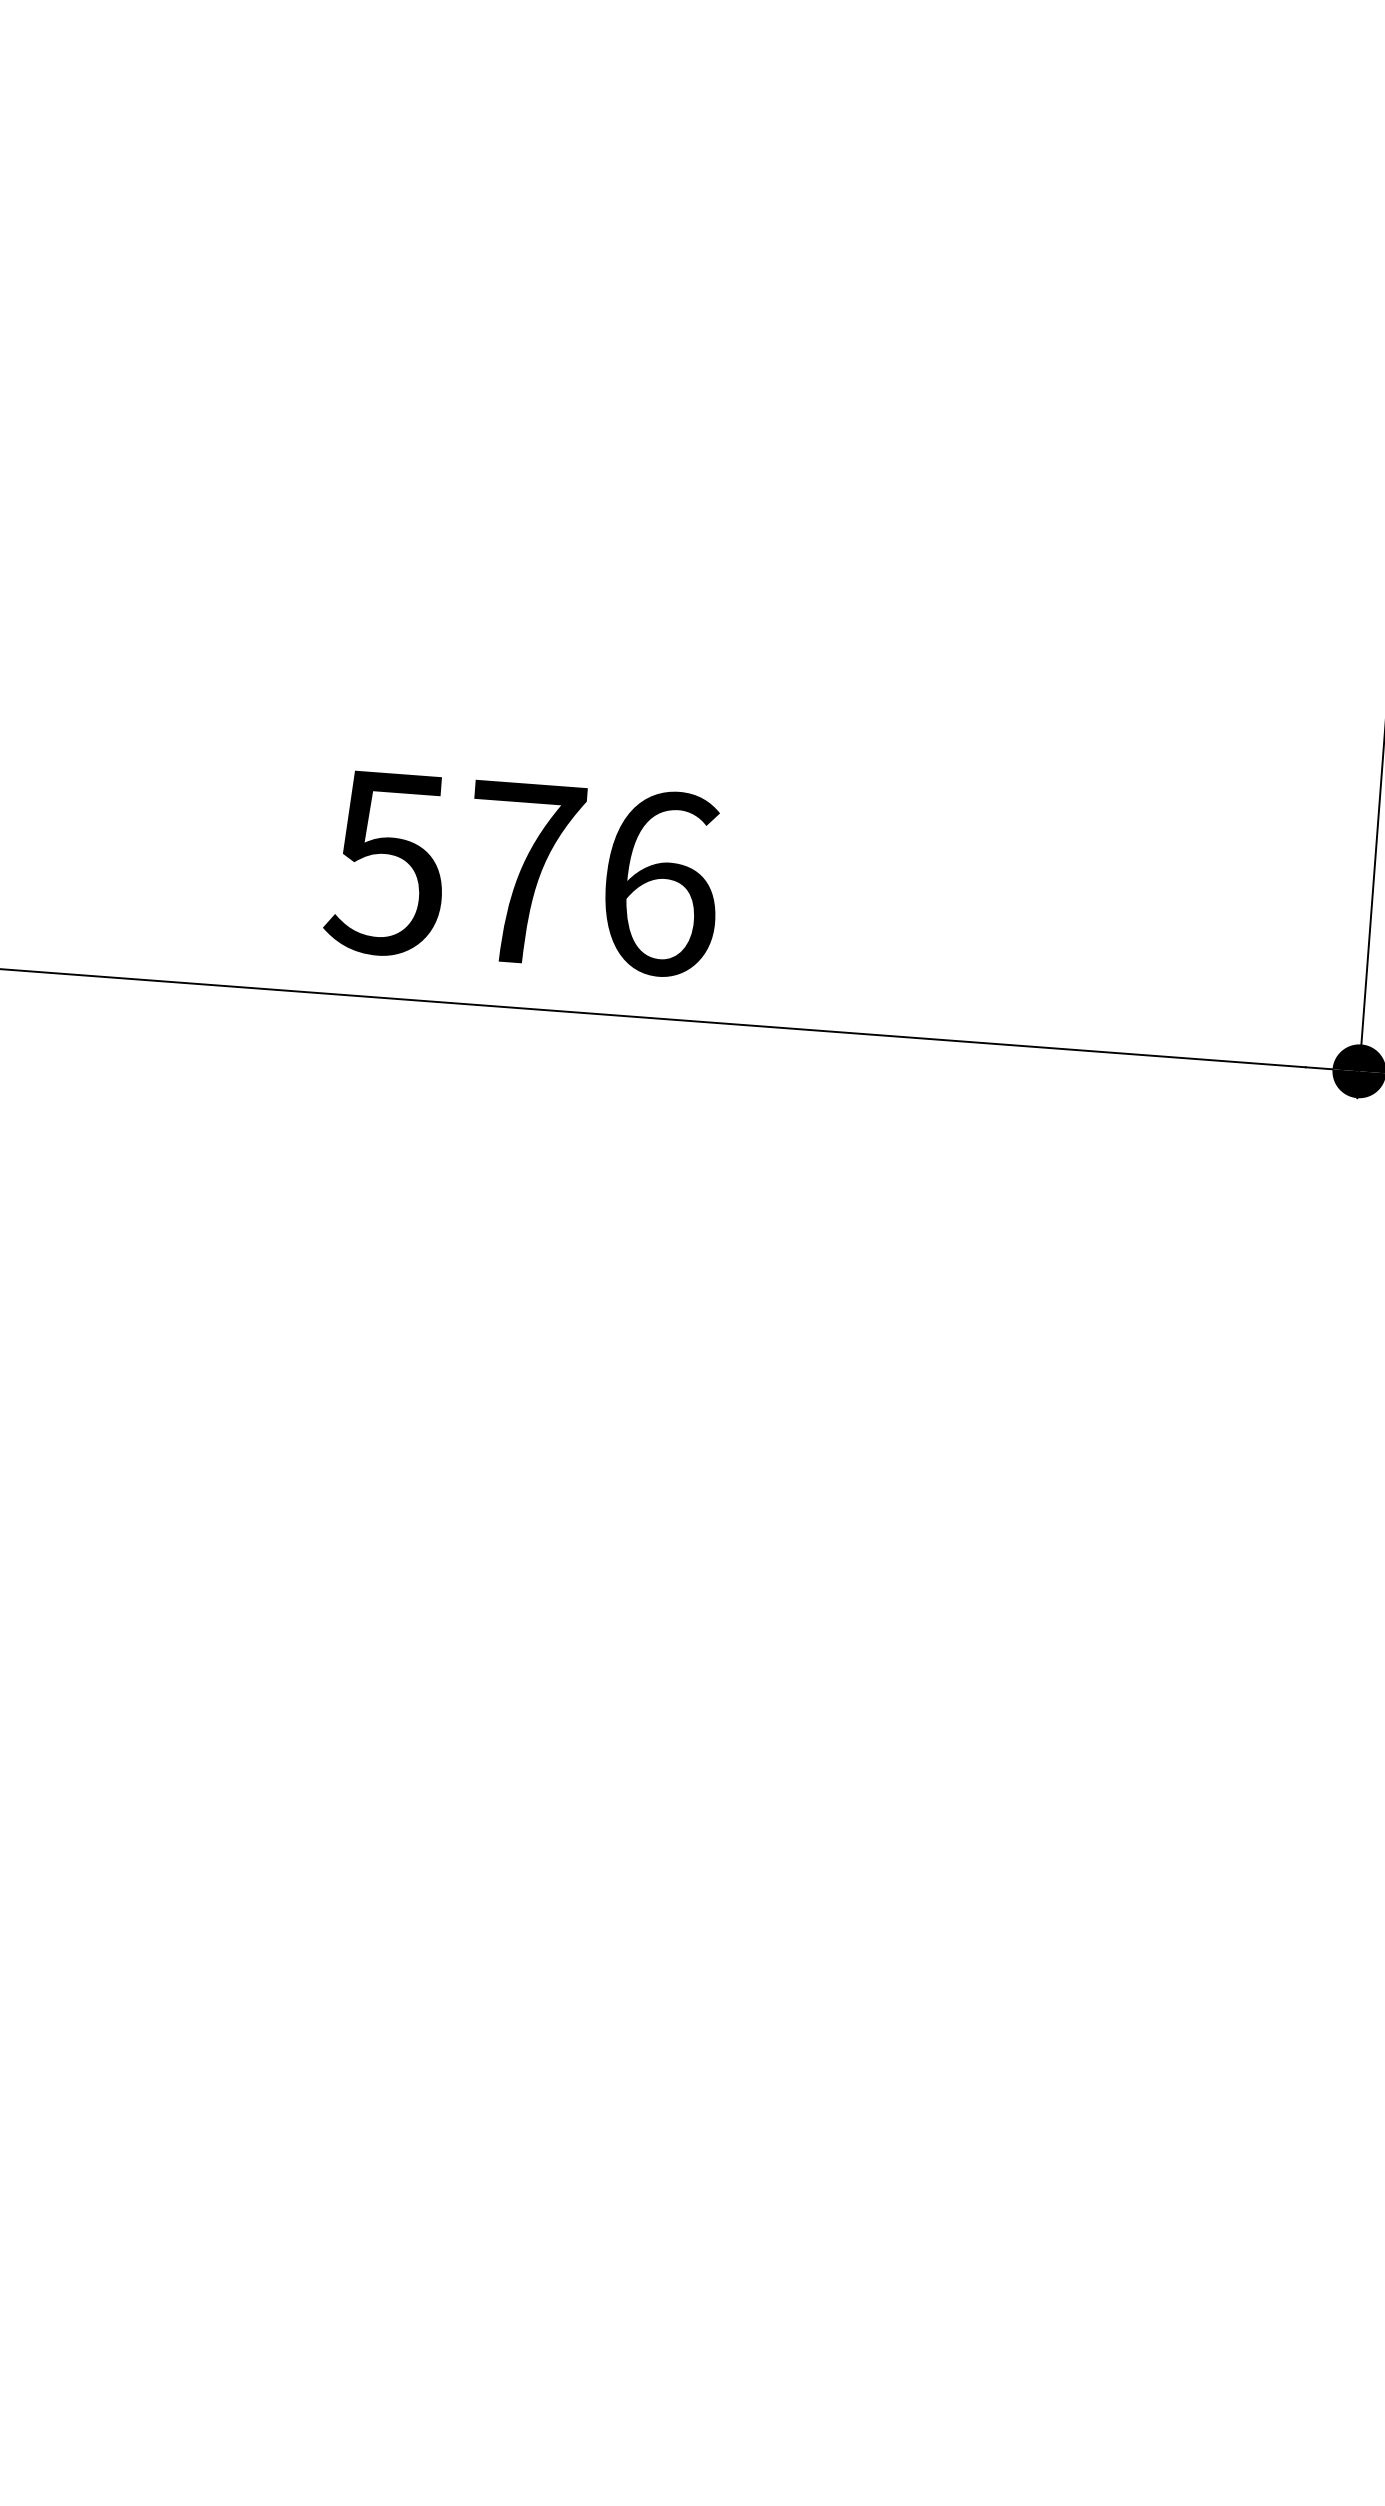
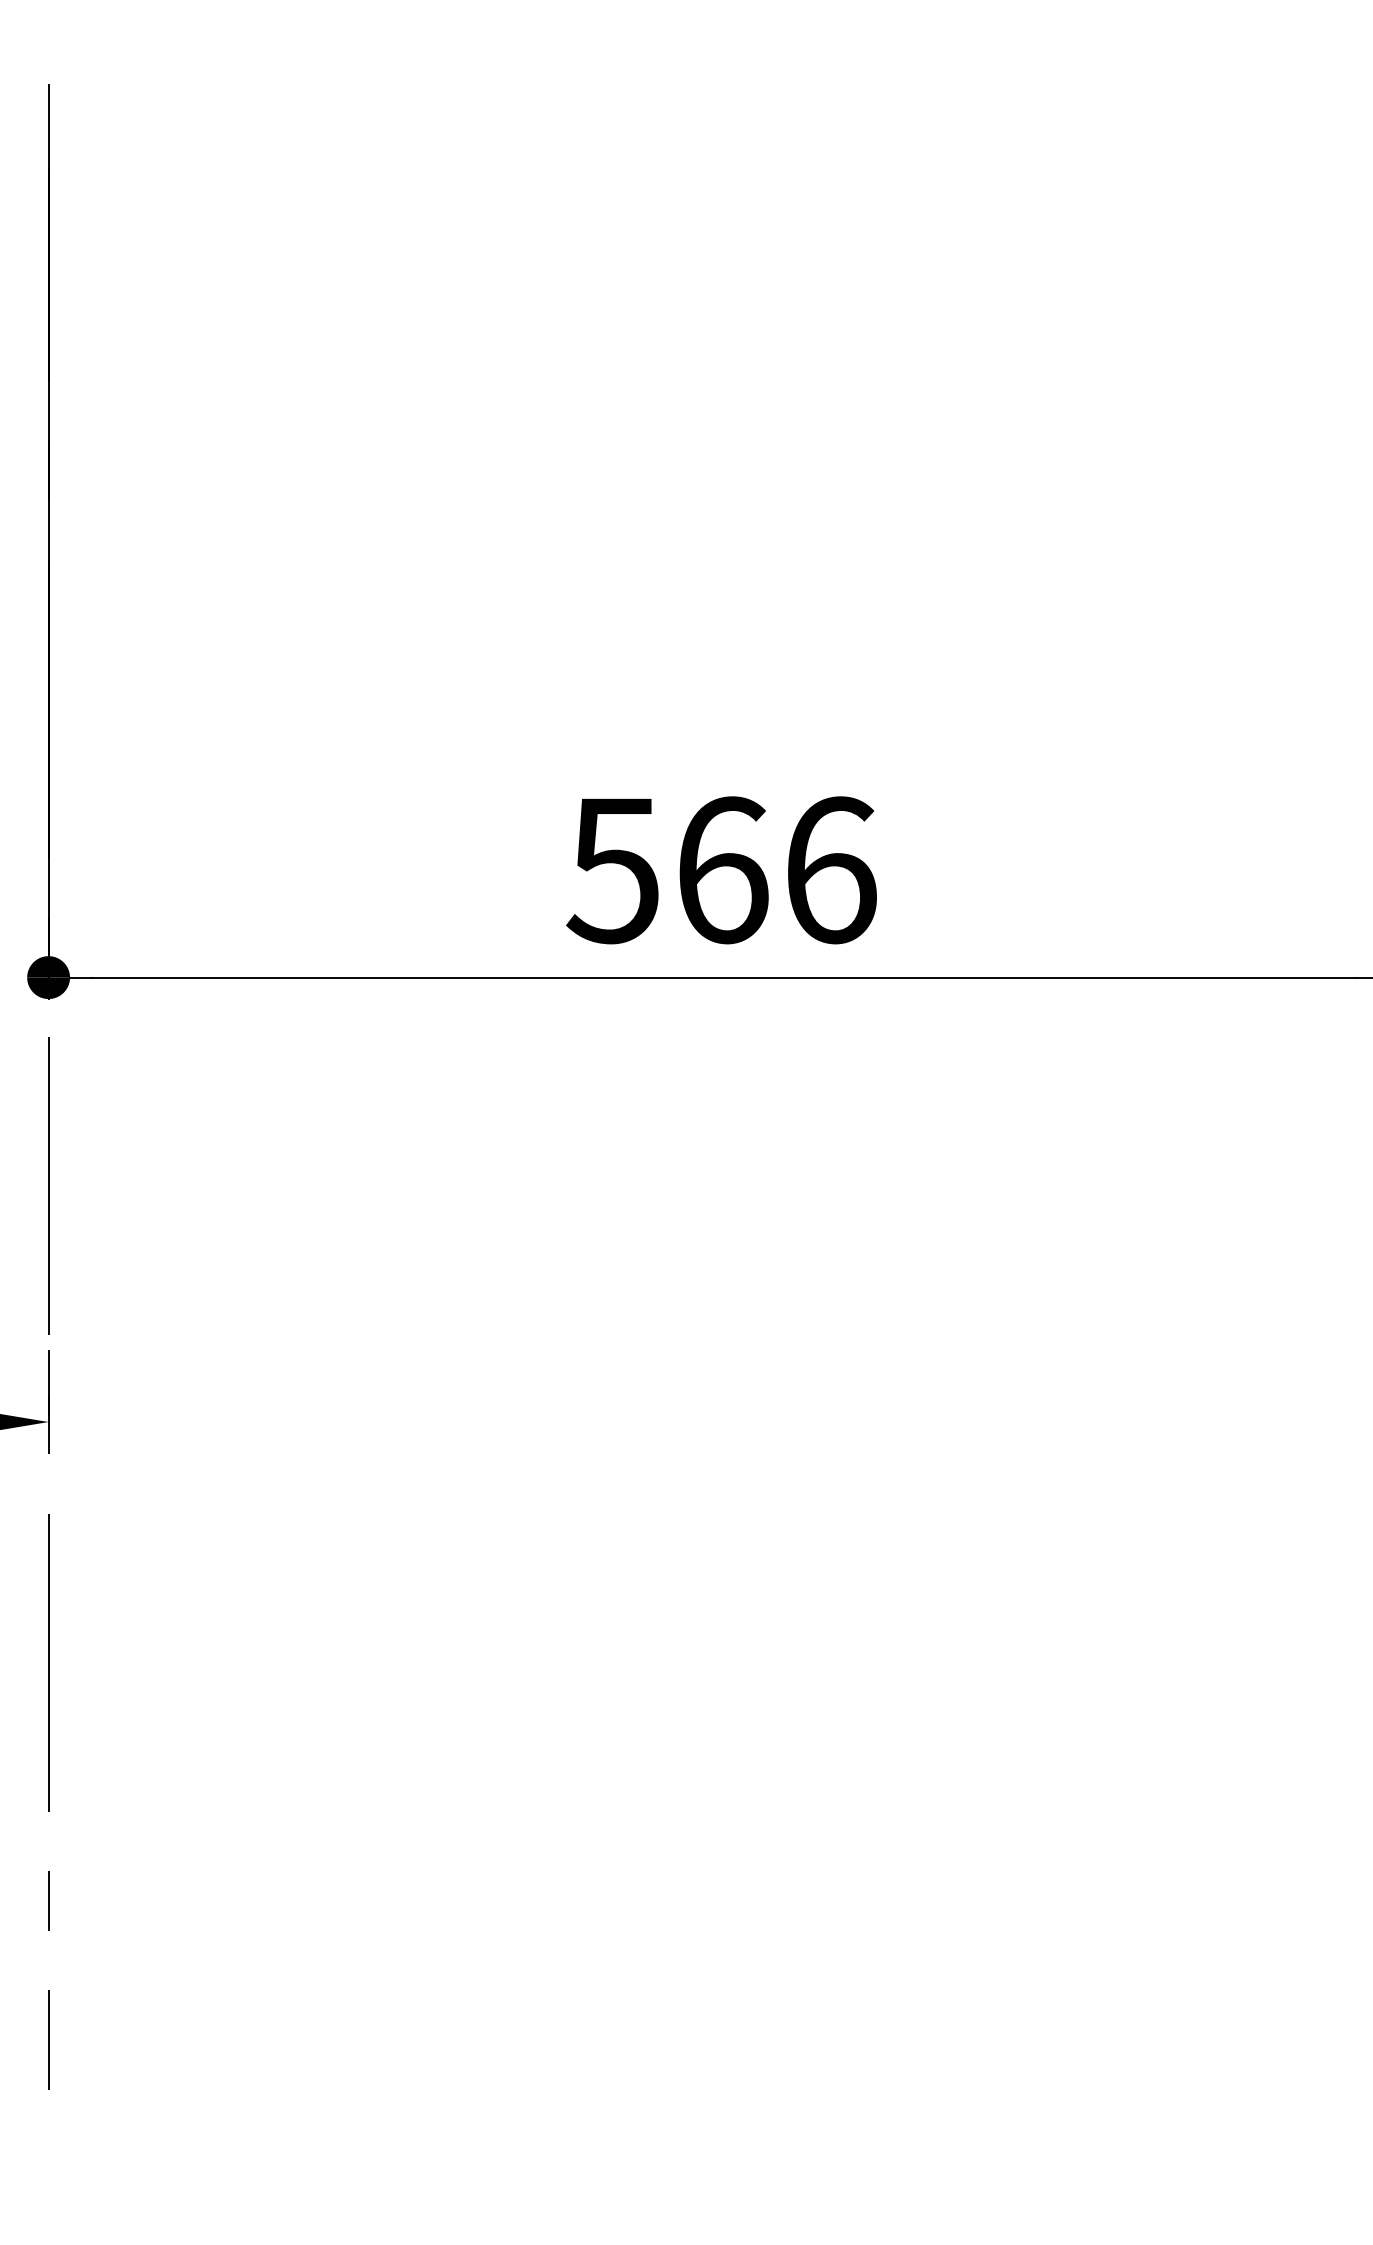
text: (525, 873) -> (723, 870), 576 -> 566

